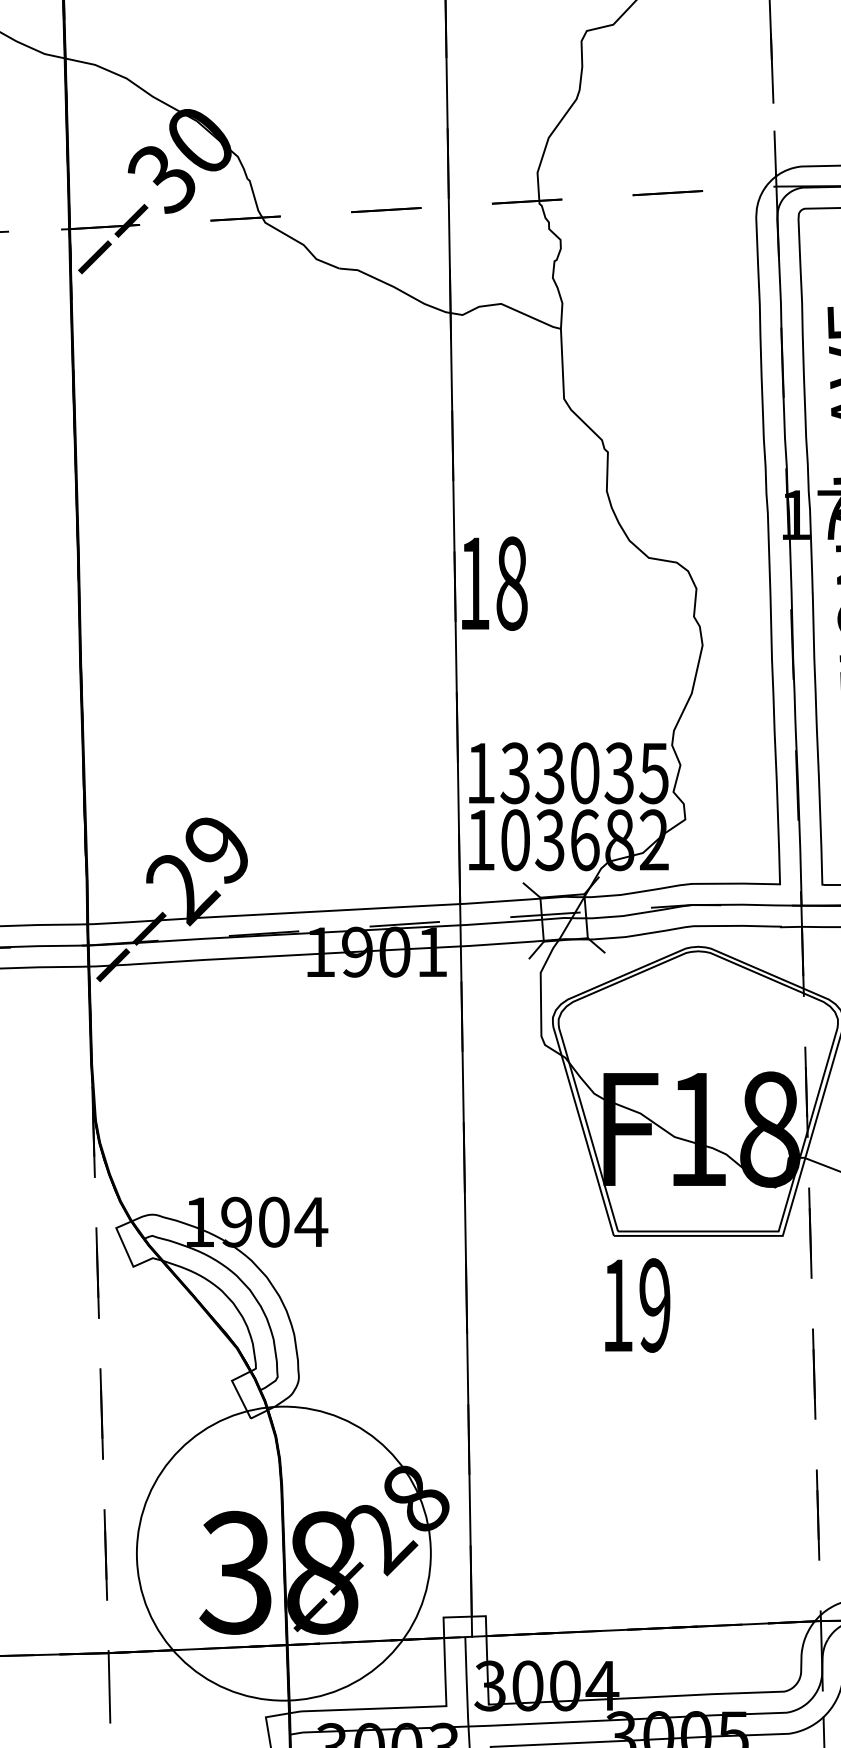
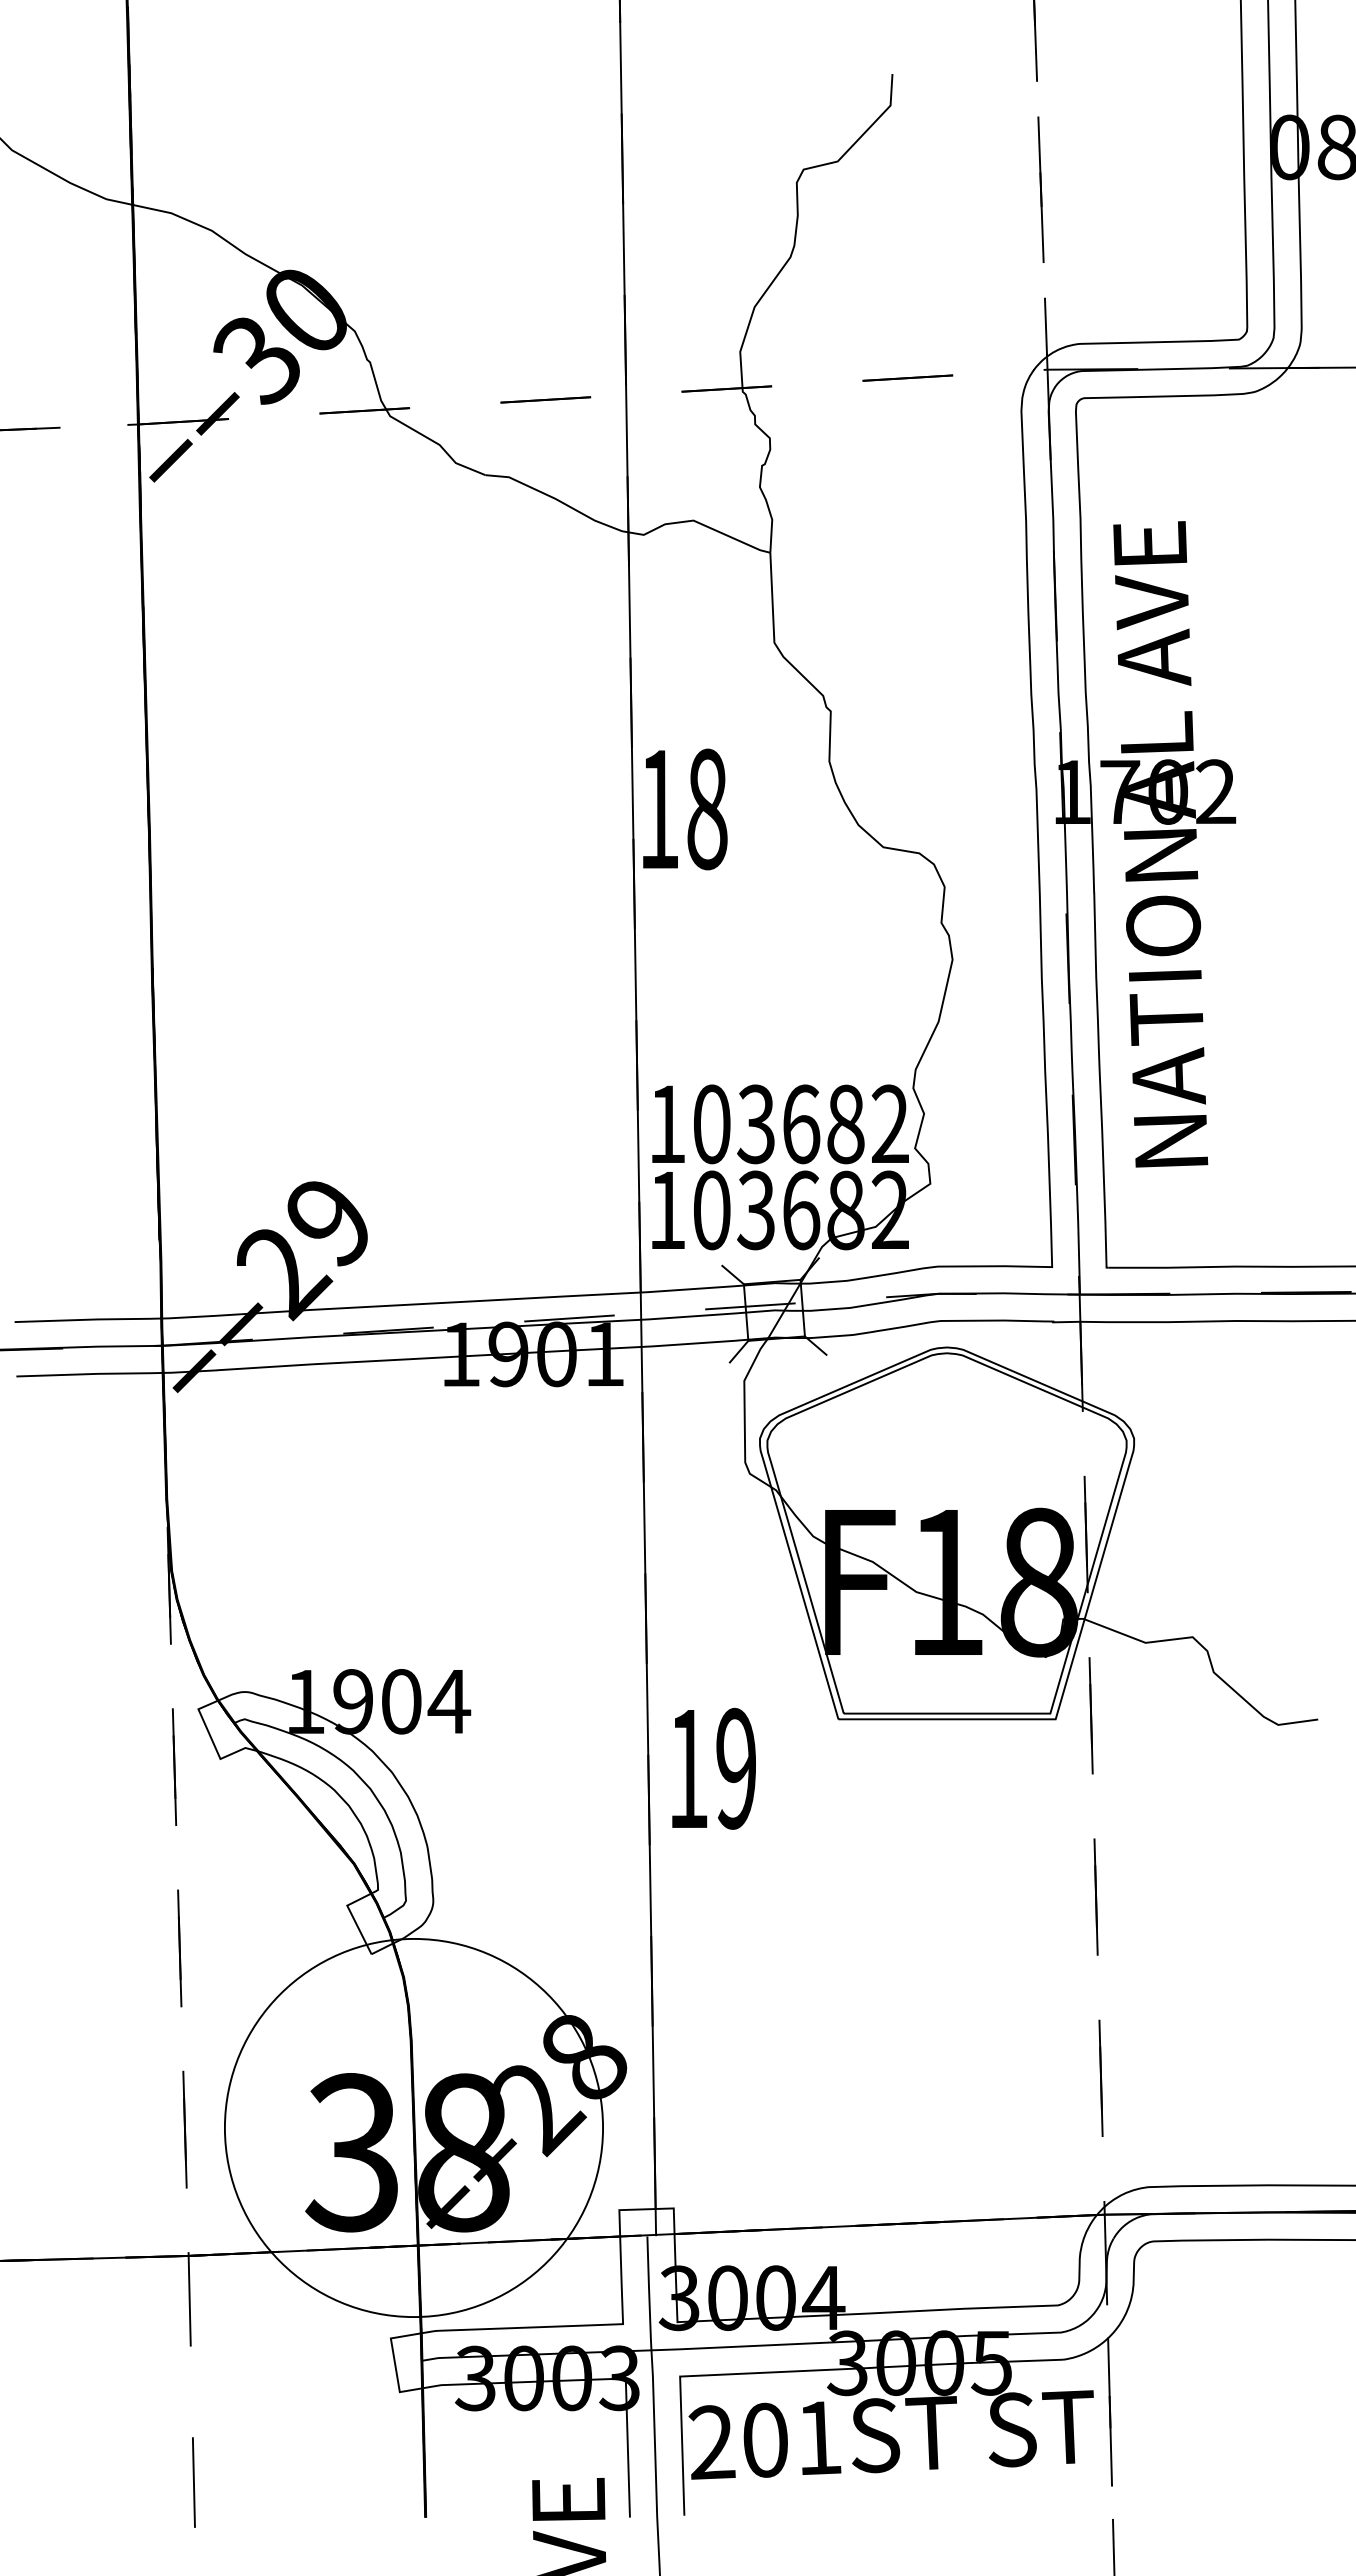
text: (494, 583) -> (685, 809), moved
text: (584, 773) -> (800, 1124), 133035 -> 103682
text: (637, 1305) -> (713, 1768), moved

